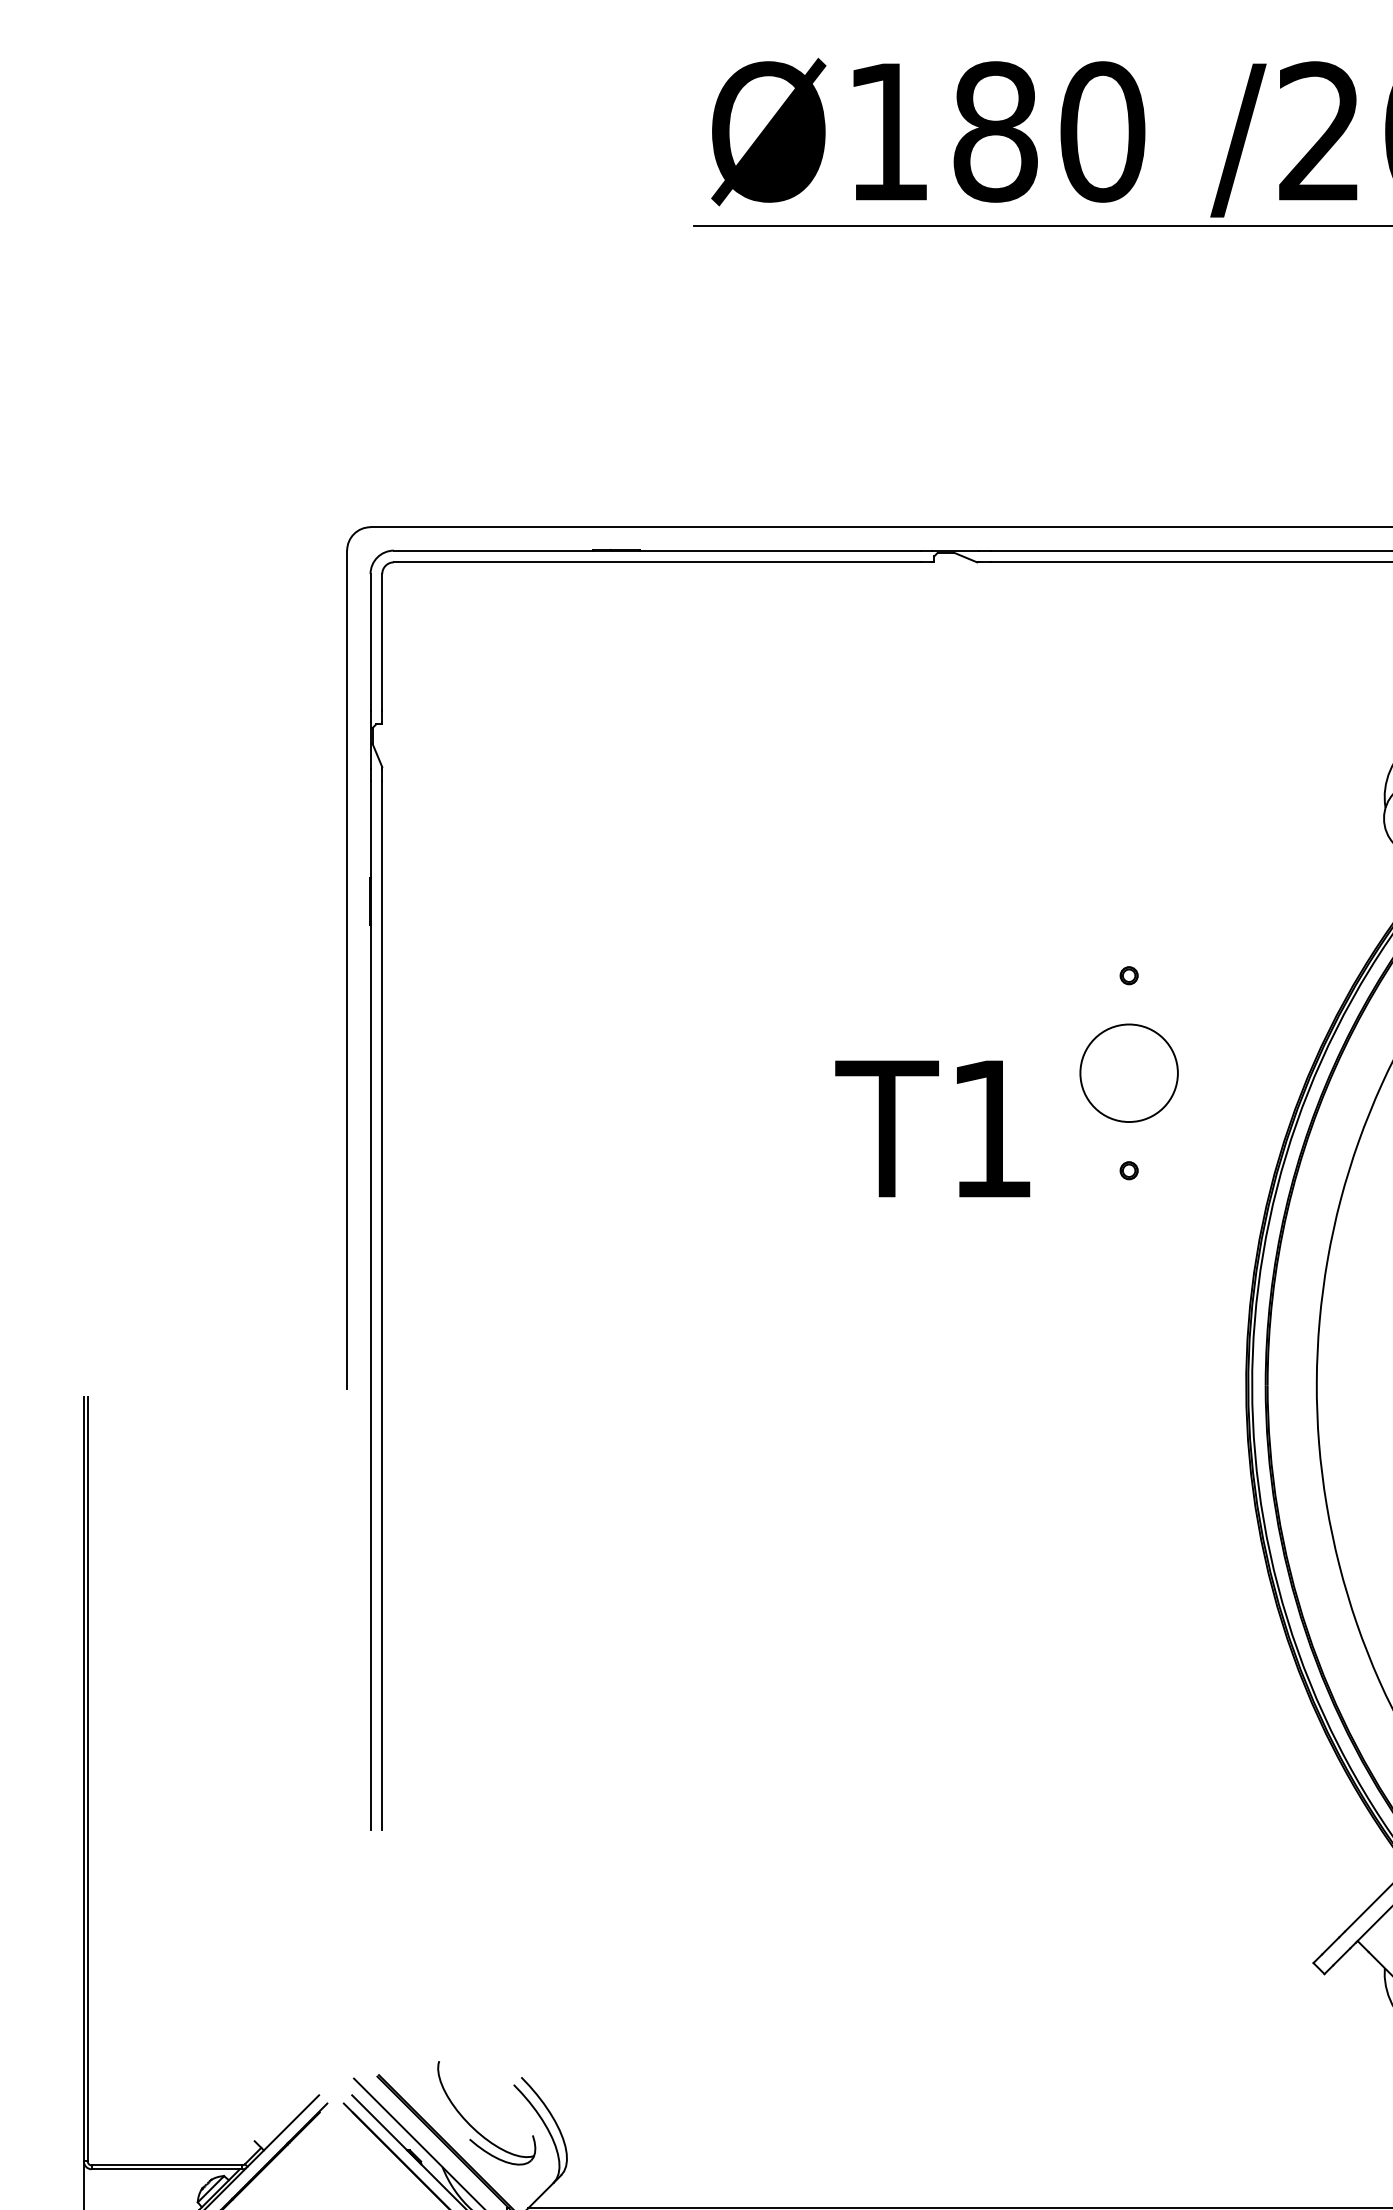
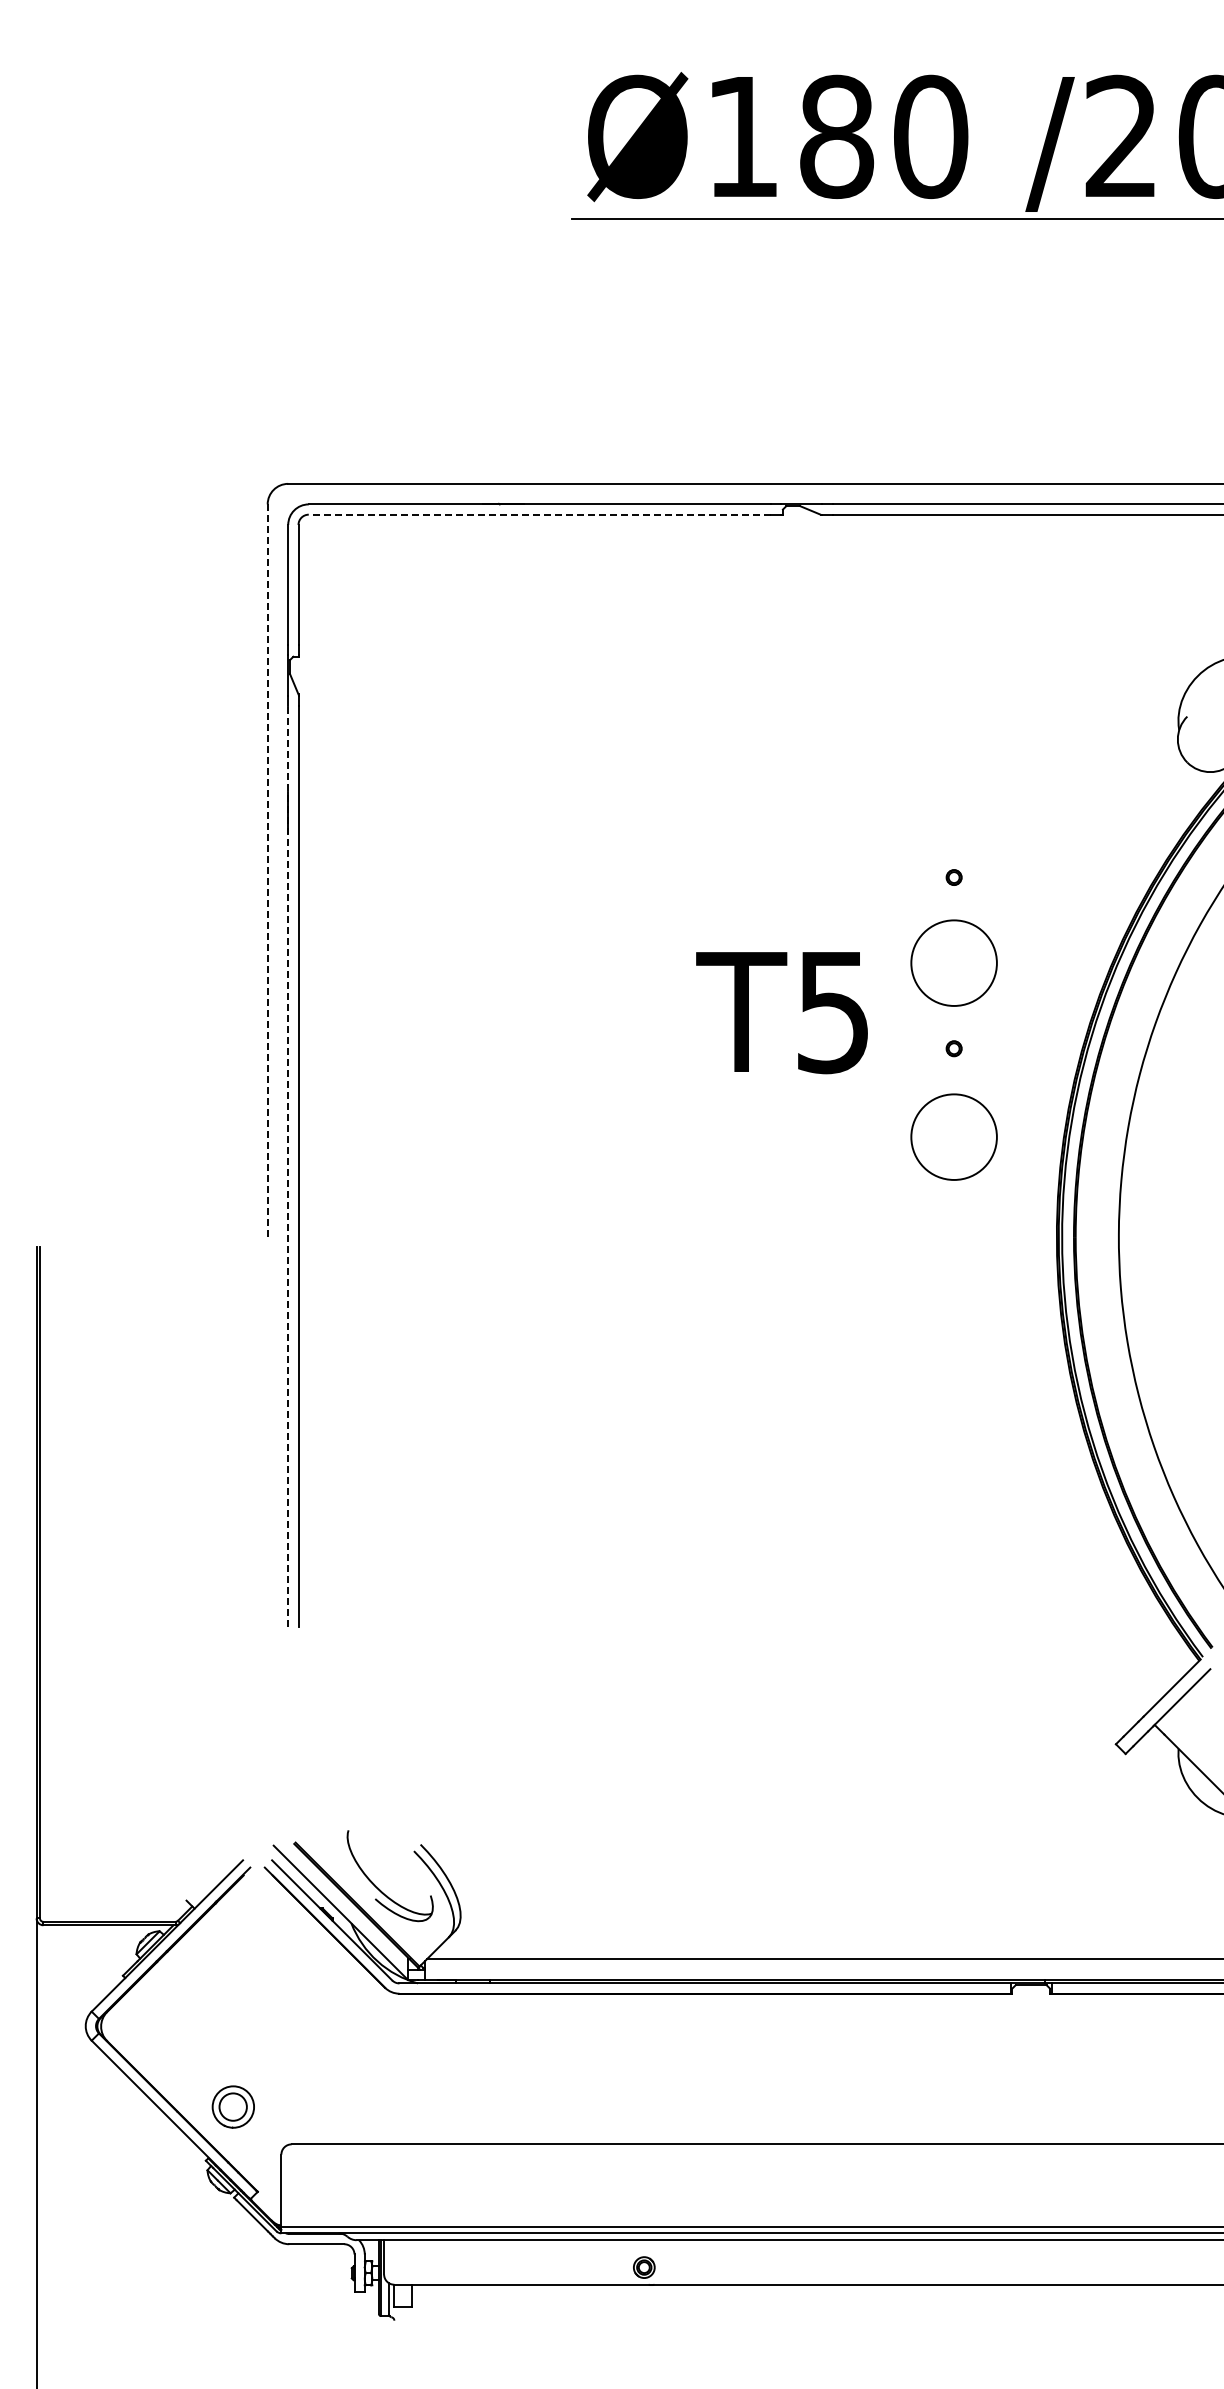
line: (656, 562) -> (539, 514), solid -> dashed
line: (346, 969) -> (267, 872), solid -> dashed
text: (990, 1130) -> (832, 1013), T1 -> T5
circle: (1128, 1270) -> (953, 1136), added
line: (370, 1304) -> (288, 1166), solid -> dashed

